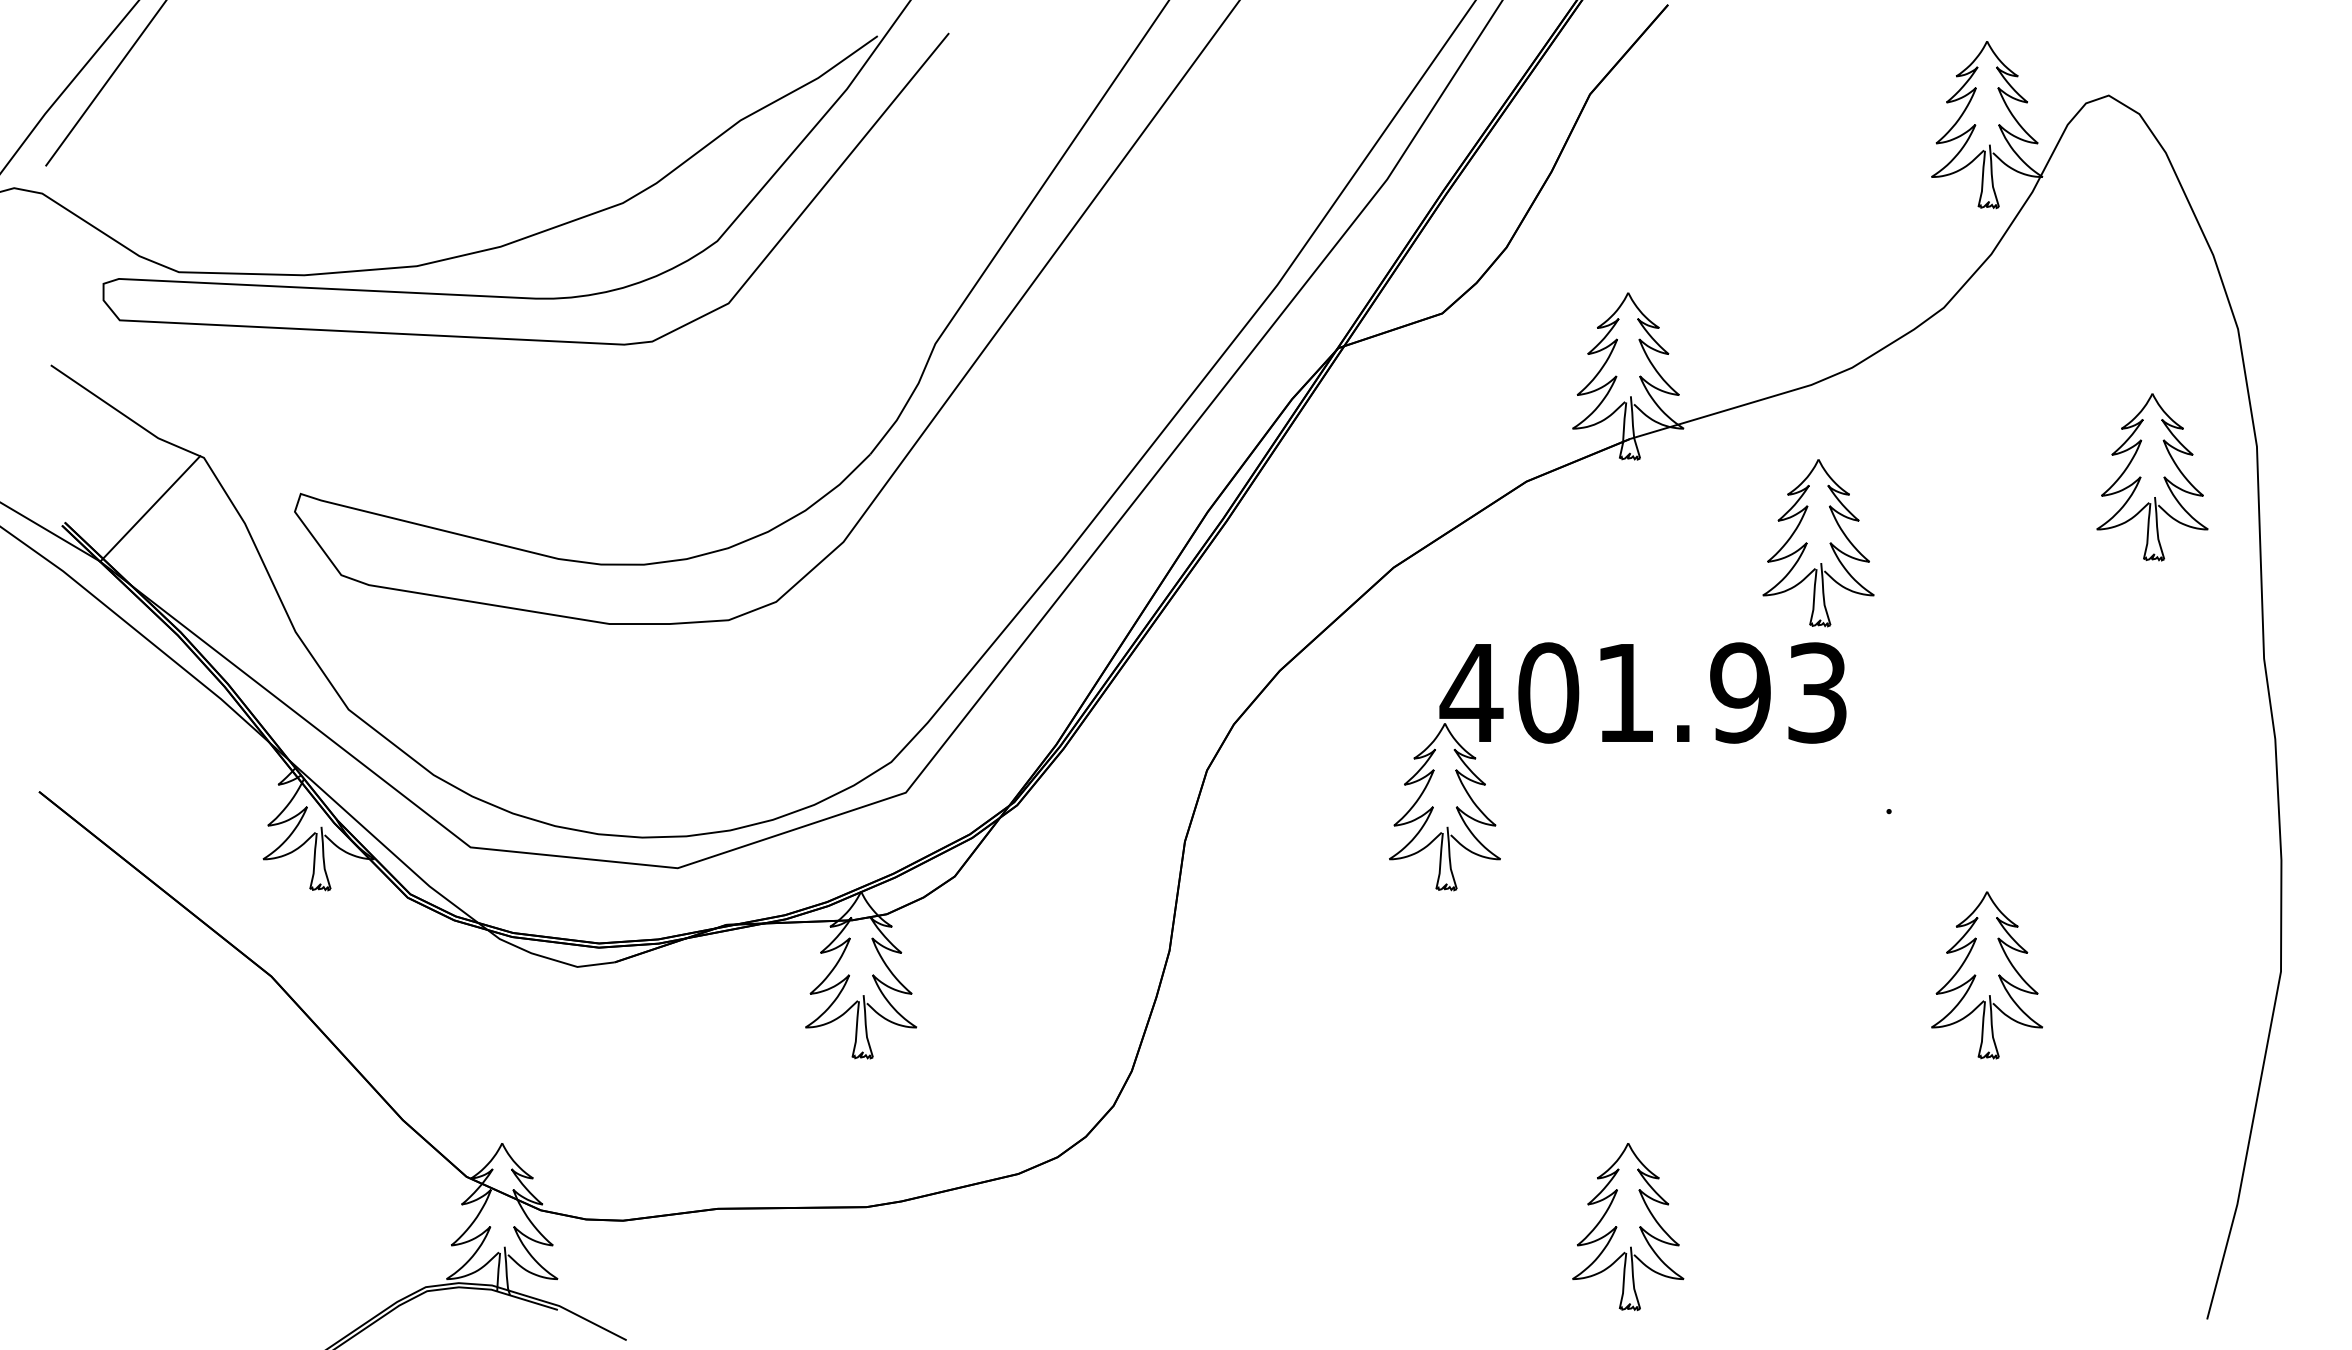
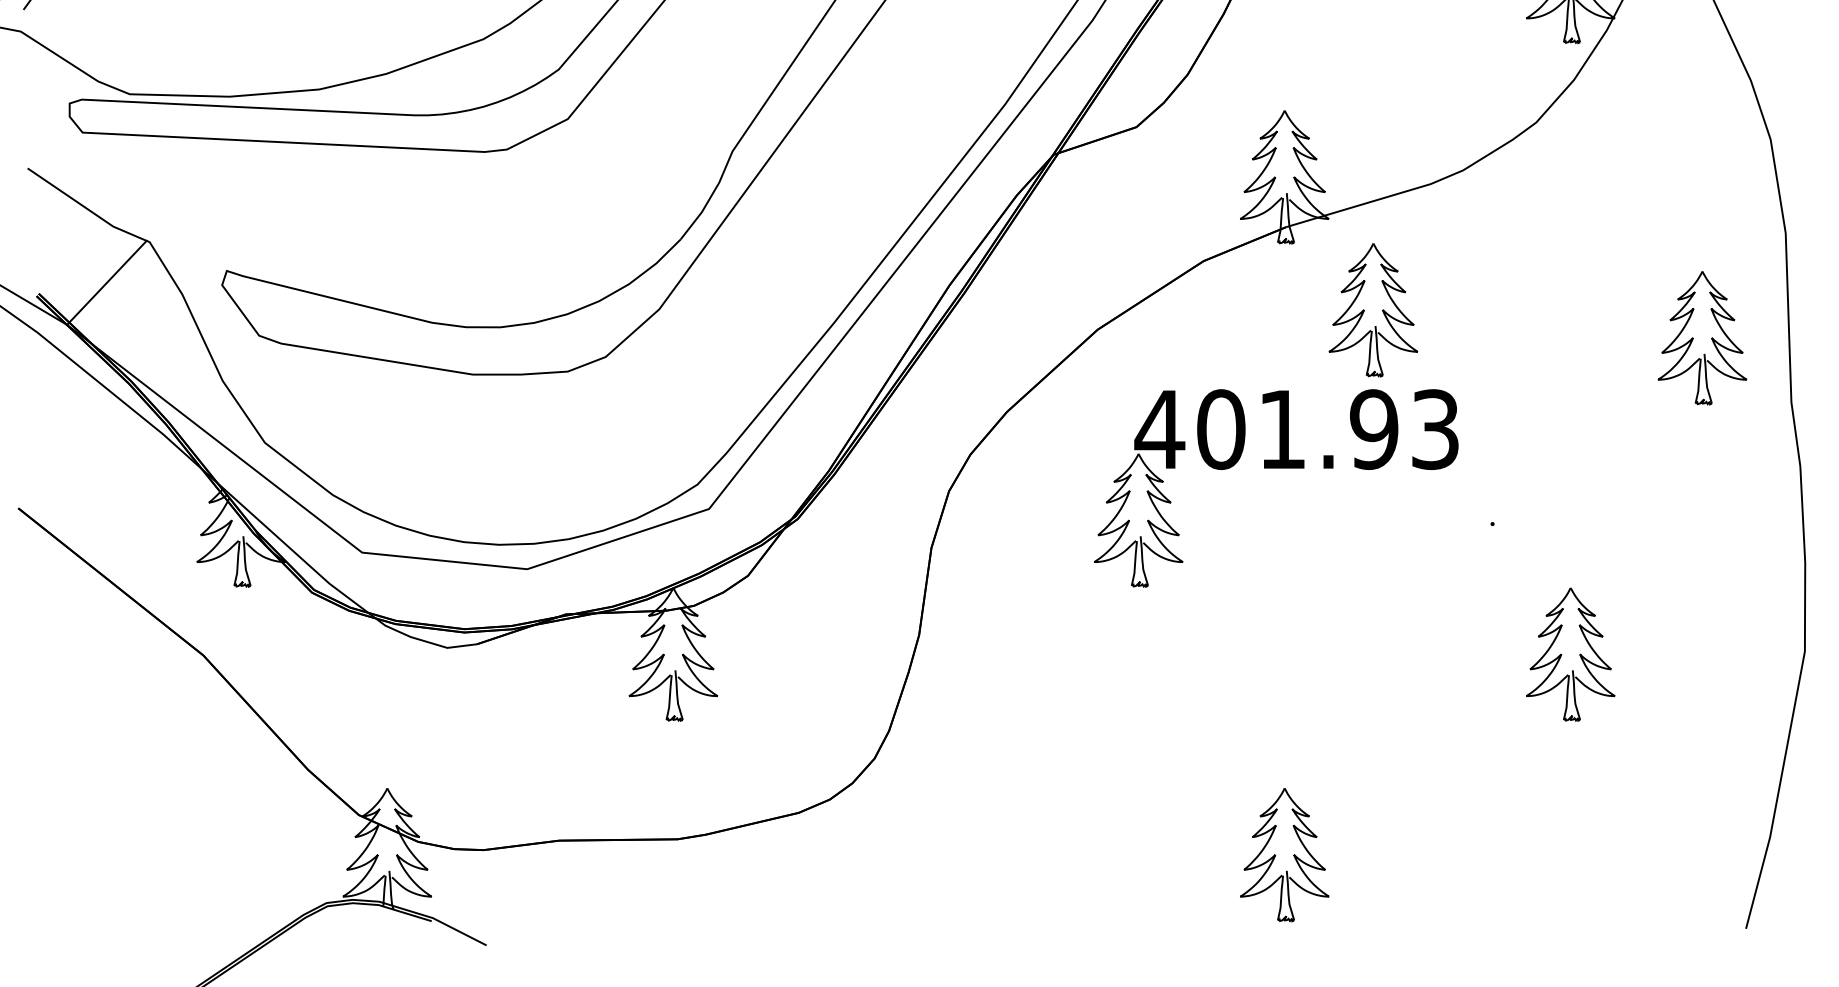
part: (2141, 477) -> (1693, 338), moved
part: (1807, 543) -> (1364, 310), moved

